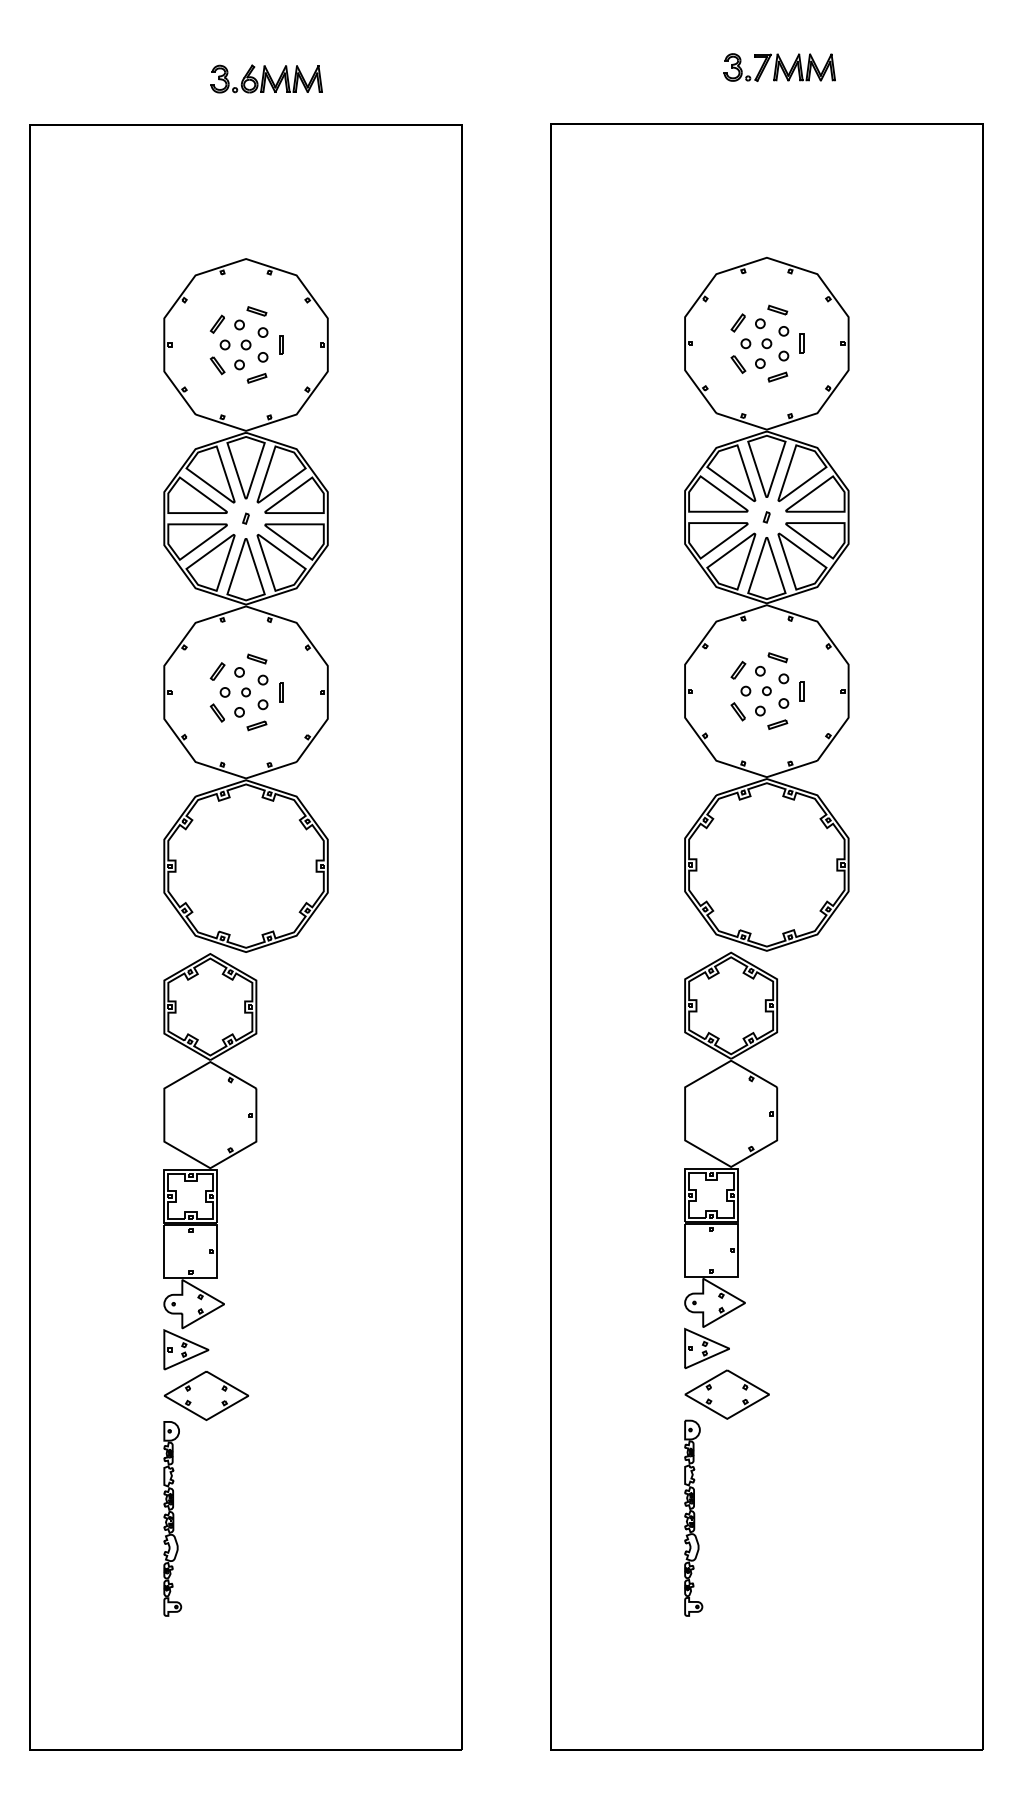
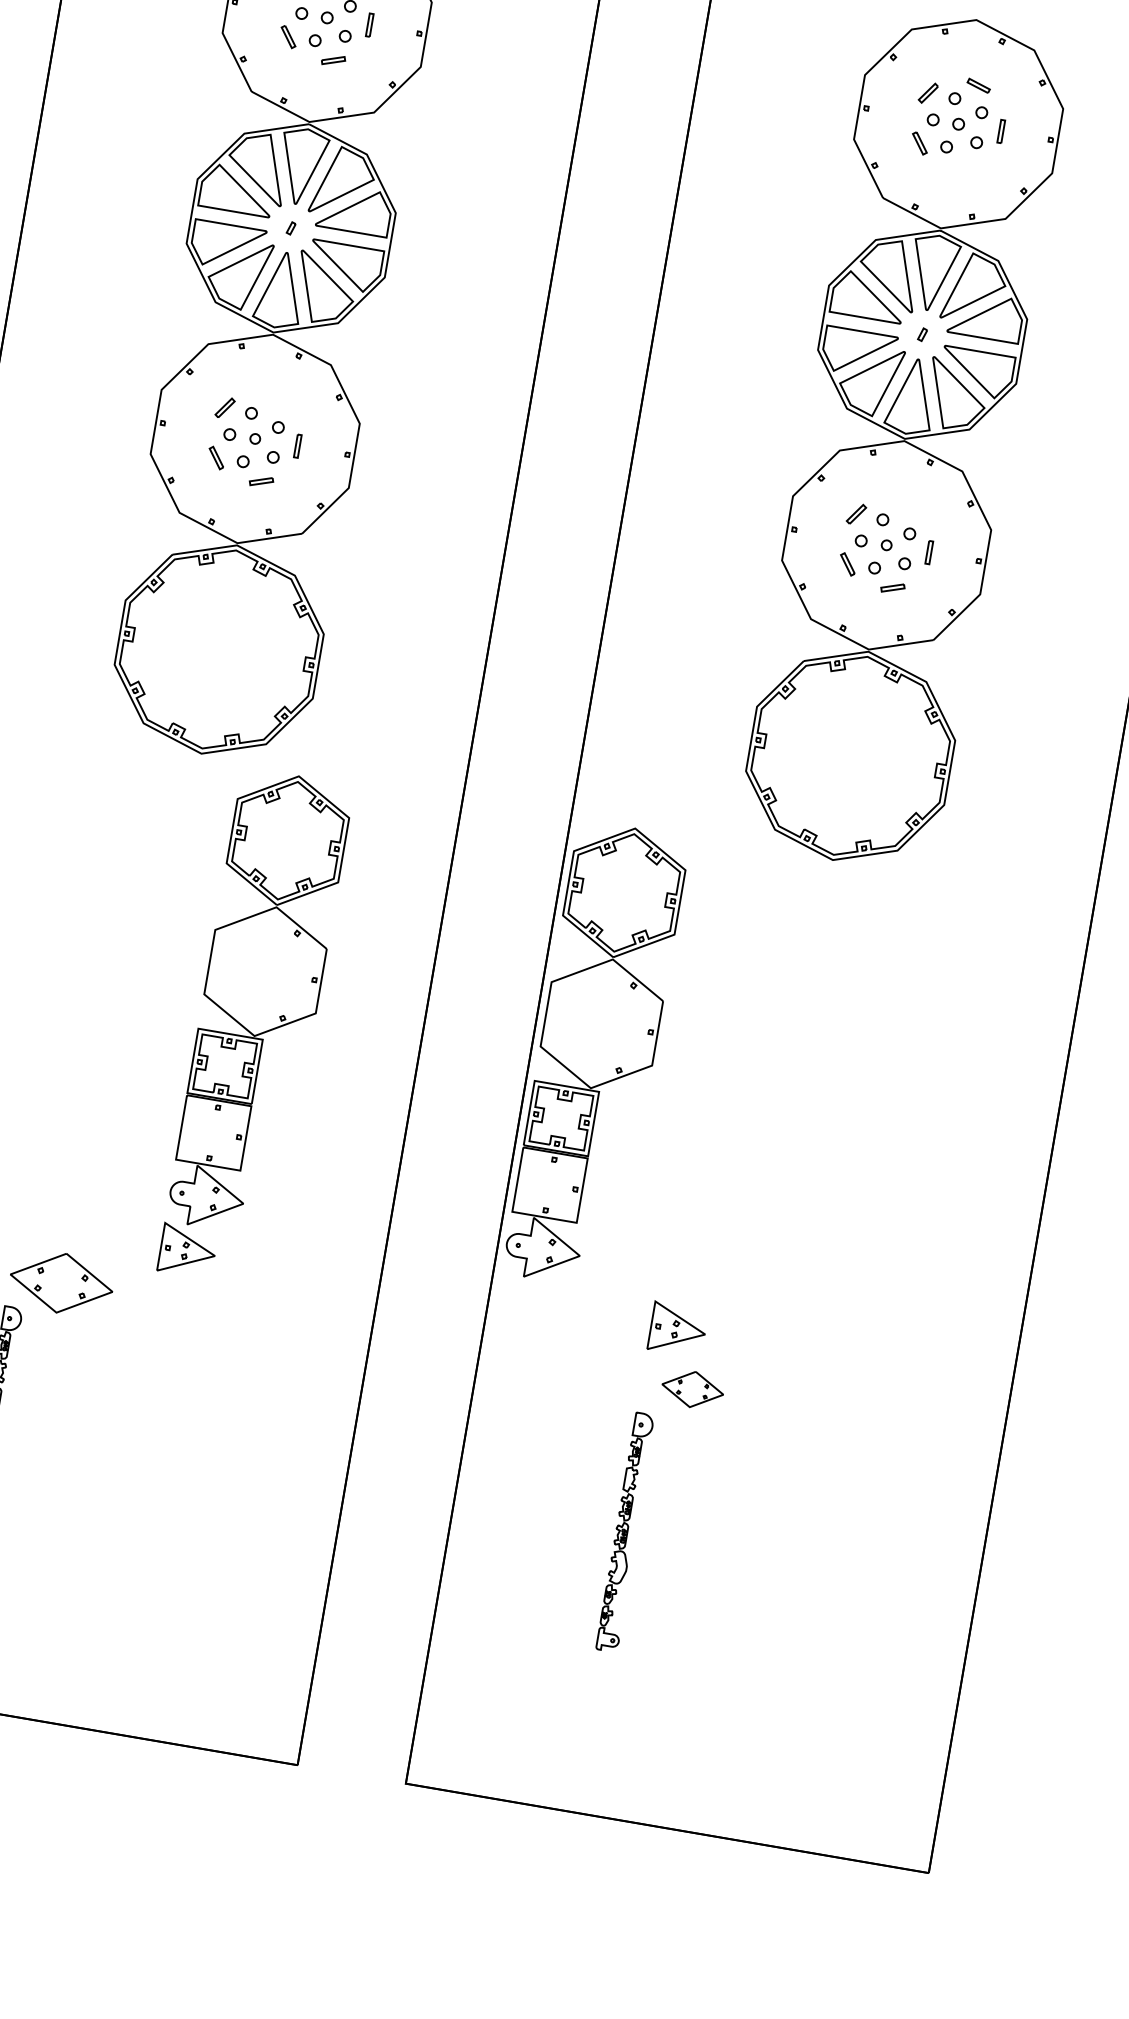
part: (777, 376) -> (964, 166), removed
part: (777, 657) -> (906, 506), removed
part: (256, 658) -> (274, 399), removed
part: (731, 1139) -> (597, 1055), moved
part: (210, 1161) -> (256, 1027), moved
part: (726, 1394) -> (692, 1389), size x0.6

